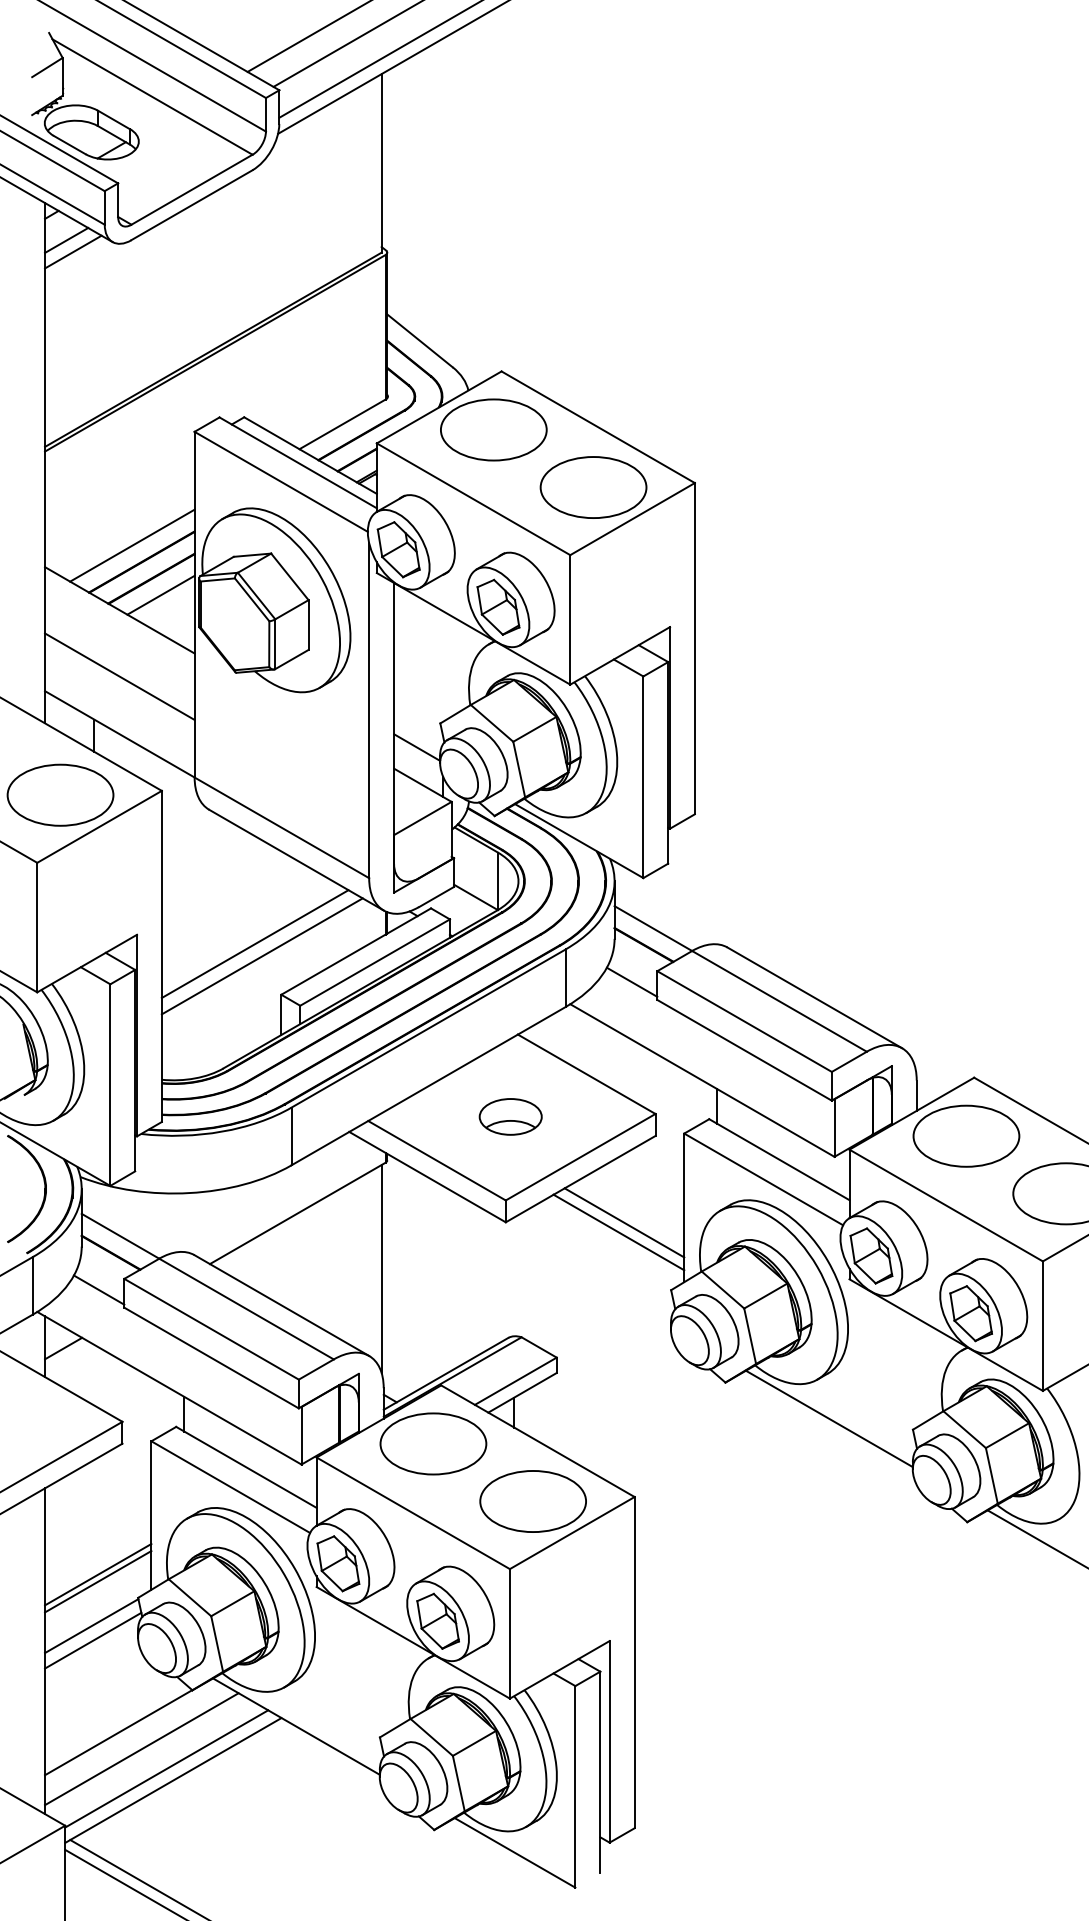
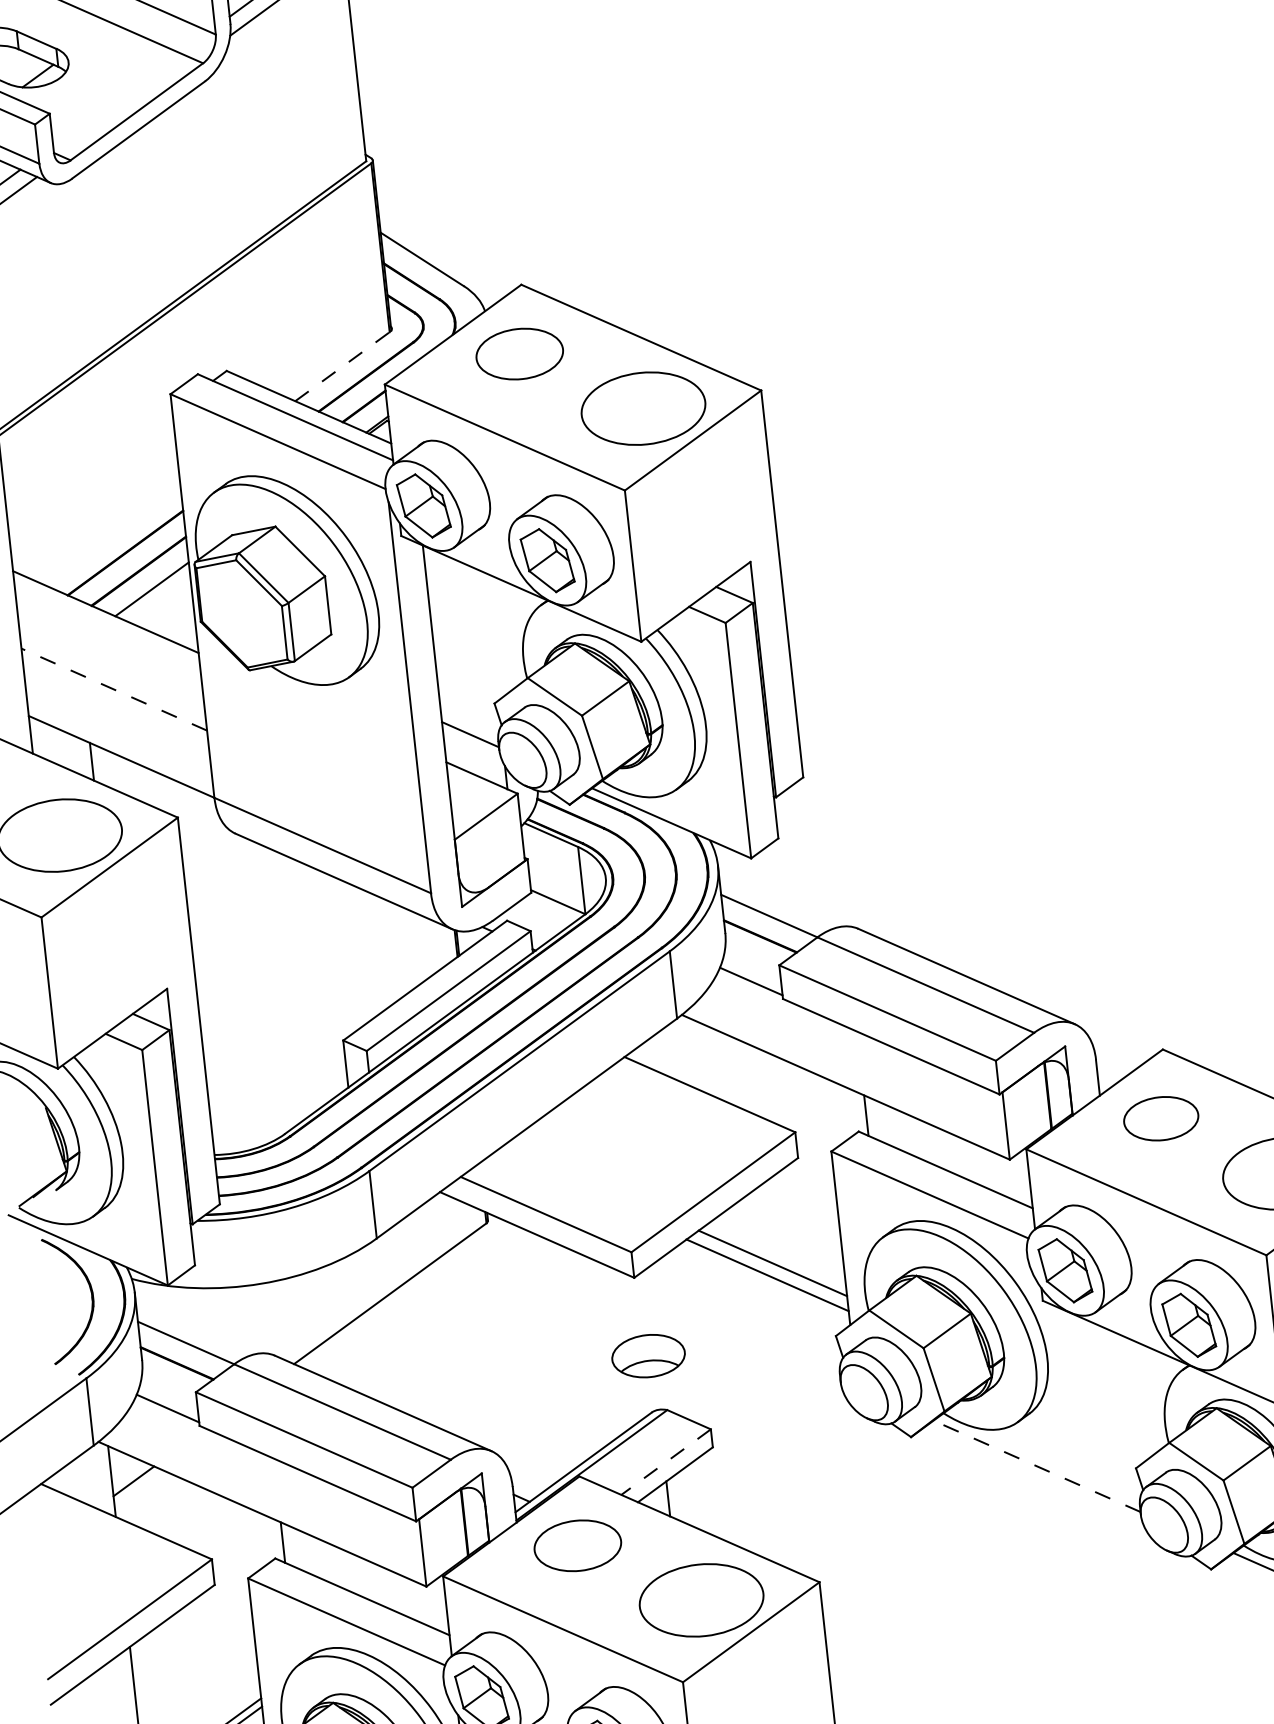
line: (342, 424) -> (342, 366), solid -> dashed
part: (493, 429) -> (519, 353), size x0.7
line: (132, 545) -> (112, 534), removed
line: (119, 676) -> (113, 689), solid -> dashed
line: (254, 944) -> (305, 985), removed
line: (261, 956) -> (315, 998), removed
part: (510, 1116) -> (648, 1355), moved
part: (966, 1135) -> (1161, 1117), size x0.6
line: (381, 1268) -> (494, 1347), removed
line: (515, 1381) -> (665, 1462), solid -> dashed
line: (828, 1418) -> (1035, 1465), solid -> dashed
part: (433, 1443) -> (577, 1545), size x0.7

